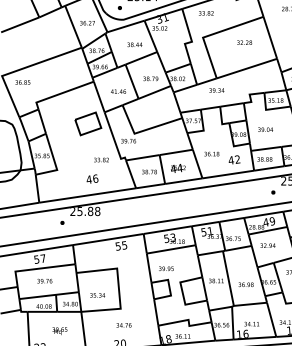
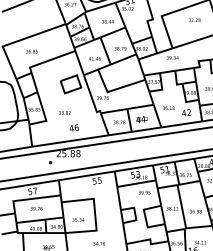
text: (22, 82) -> (31, 51), moved
text: (101, 159) -> (64, 112), moved
text: (166, 268) -> (144, 192), moved

